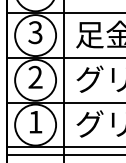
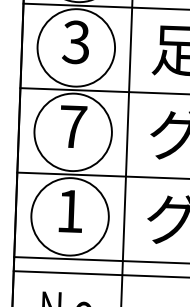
text: (35, 76) -> (73, 125), 2 -> 7

